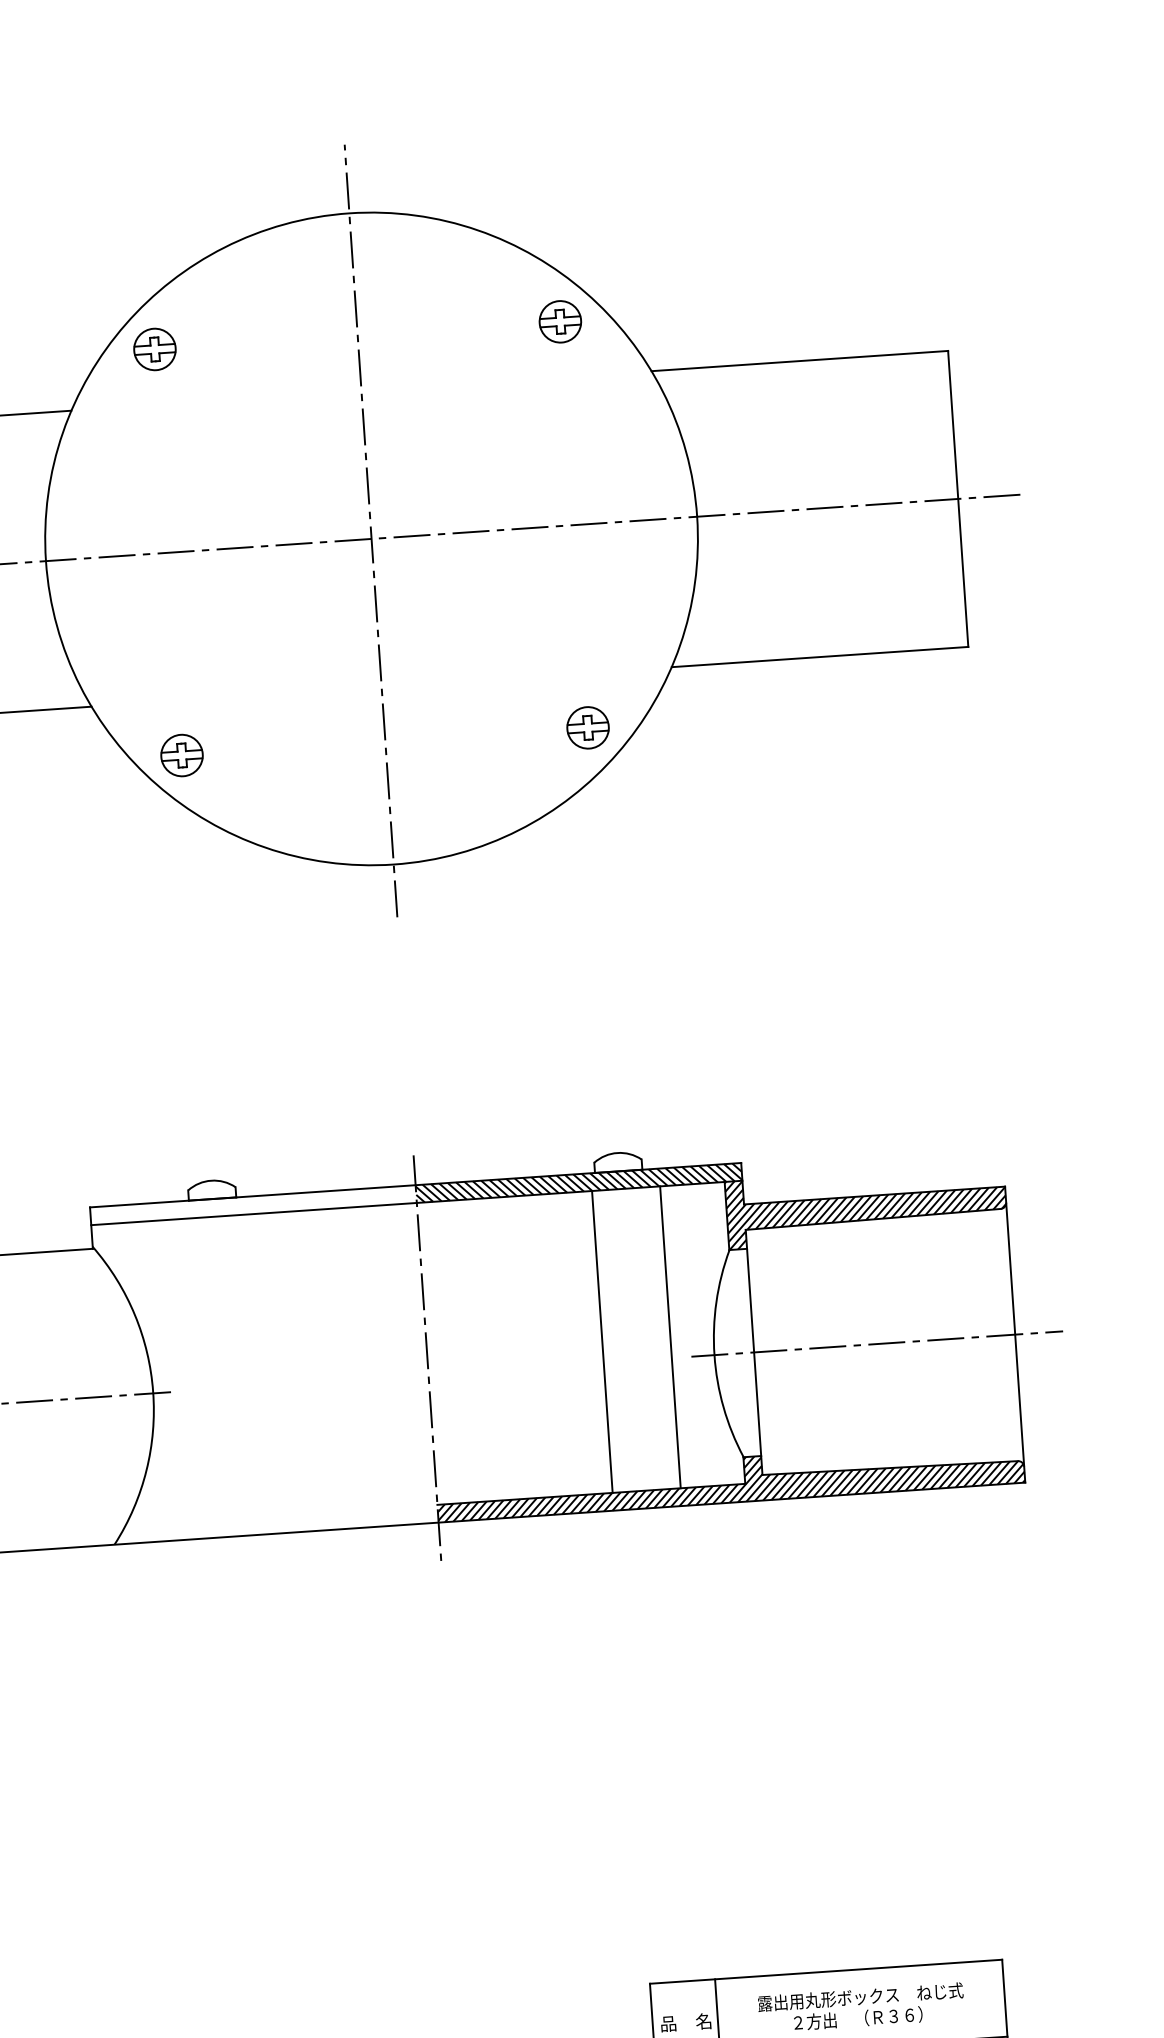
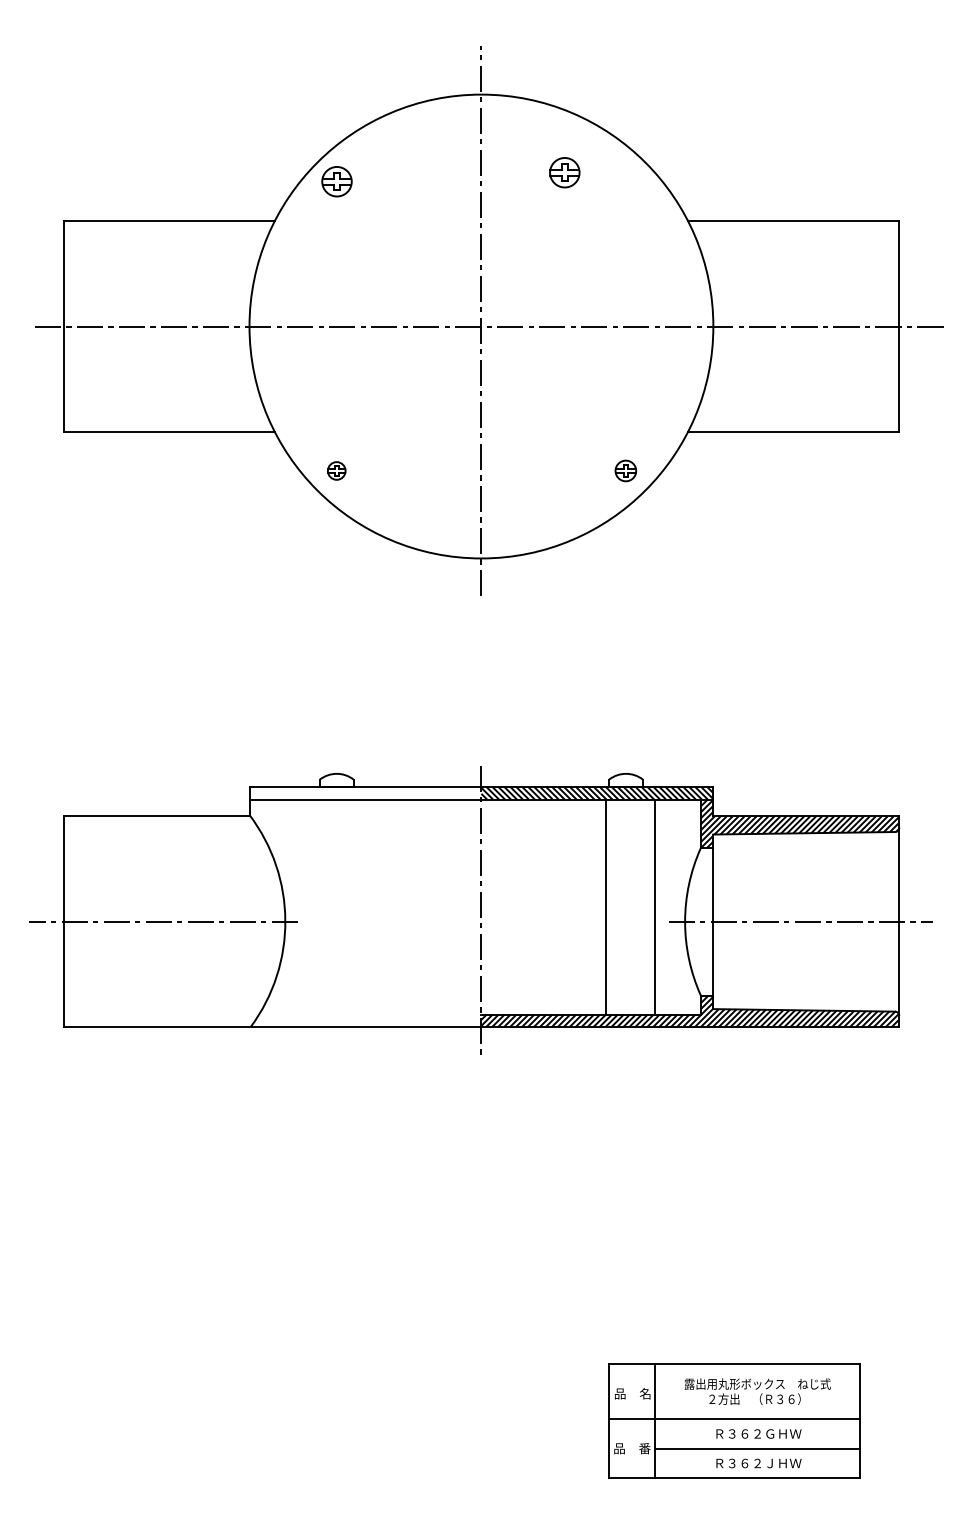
part: (559, 321) -> (564, 172), moved
part: (587, 727) -> (625, 470), size x0.7
part: (181, 754) -> (336, 470), size x0.6

